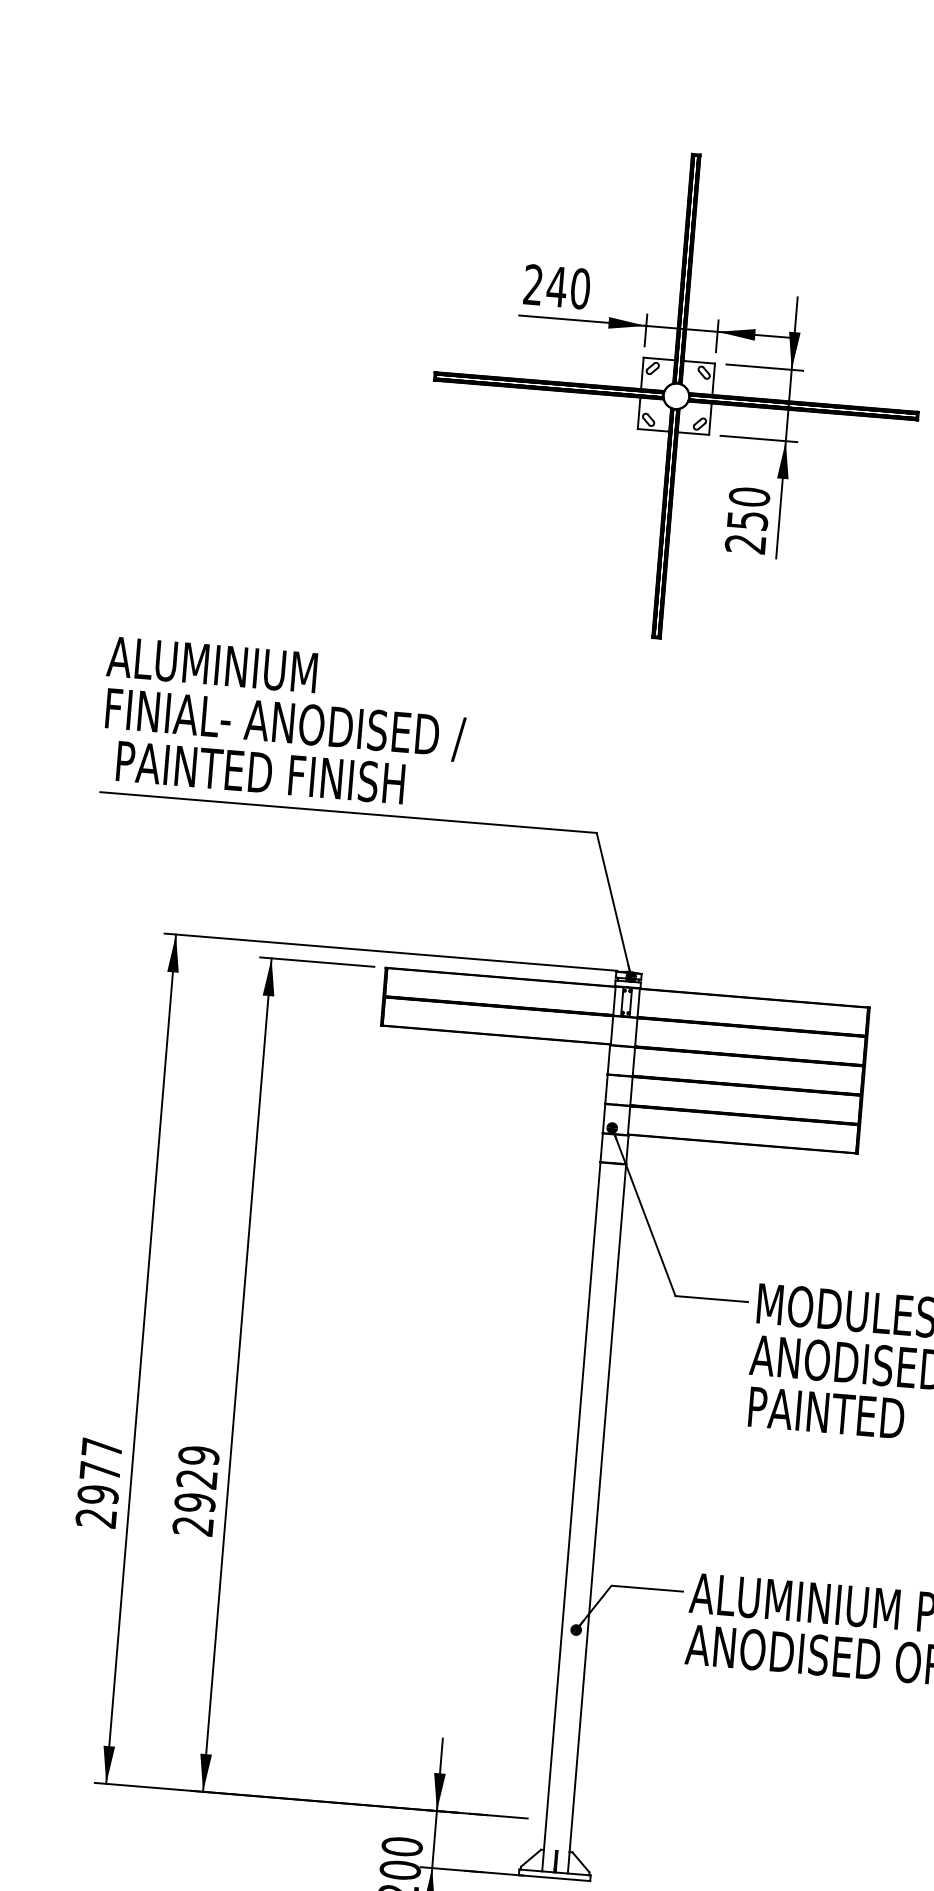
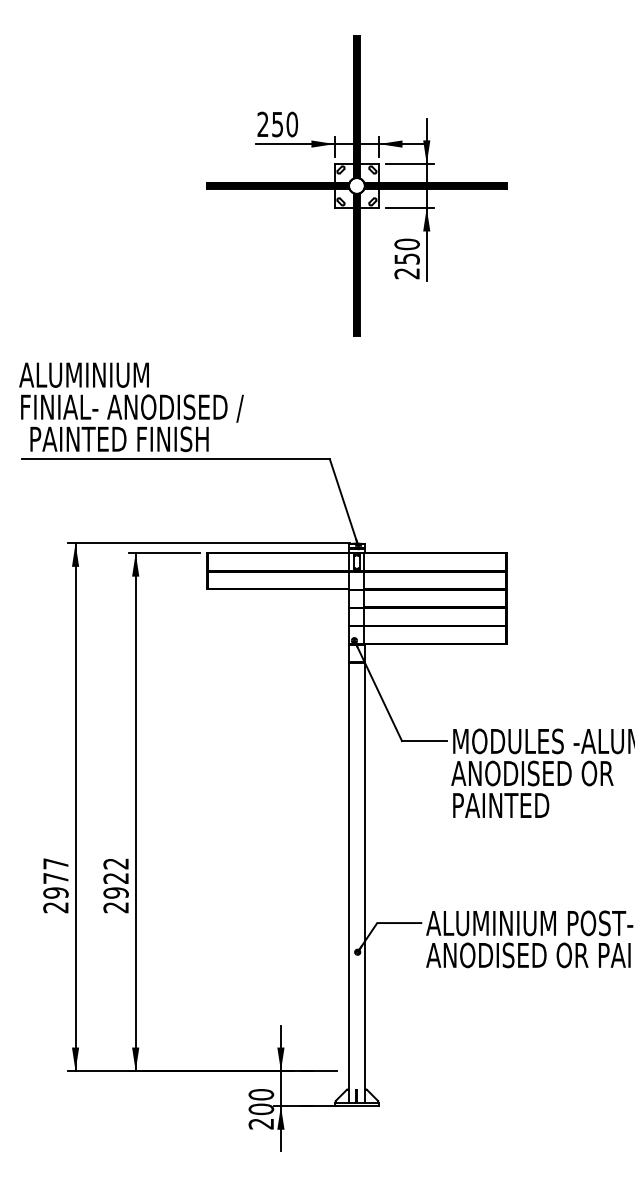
text: (556, 286) -> (277, 124), 240 -> 250
text: (198, 1455) -> (115, 863), 2929 -> 2922

